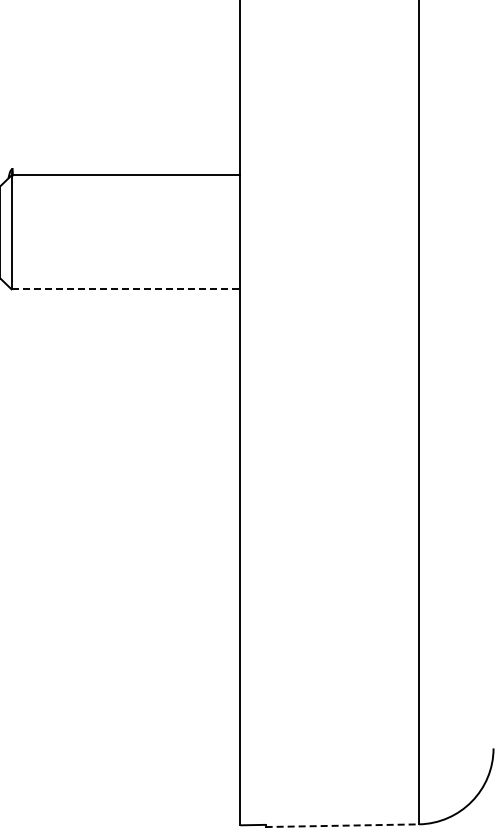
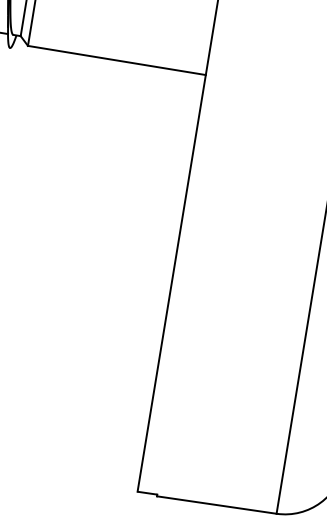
line: (126, 289) -> (117, 60), dashed -> solid
line: (342, 825) -> (217, 504), dashed -> solid

